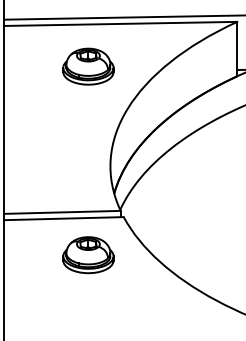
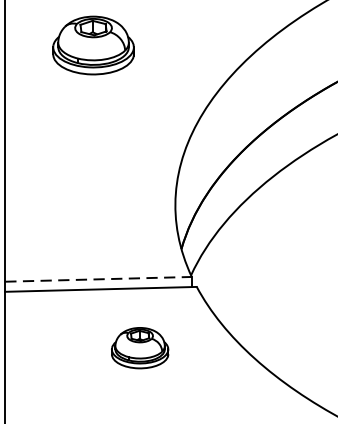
part: (88, 66) -> (93, 45), moved
line: (63, 212) -> (100, 279), solid -> dashed
part: (88, 255) -> (140, 348), size x0.7

